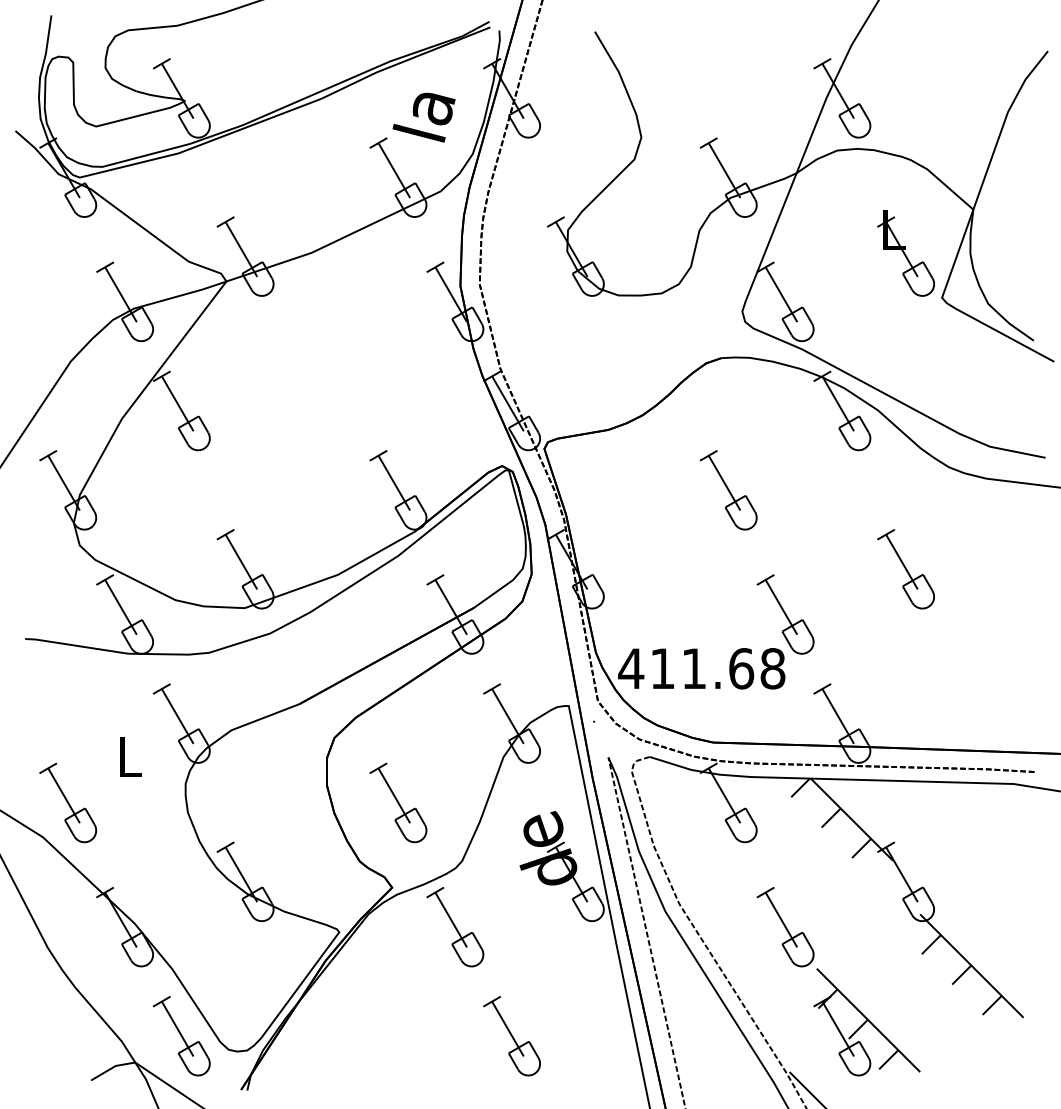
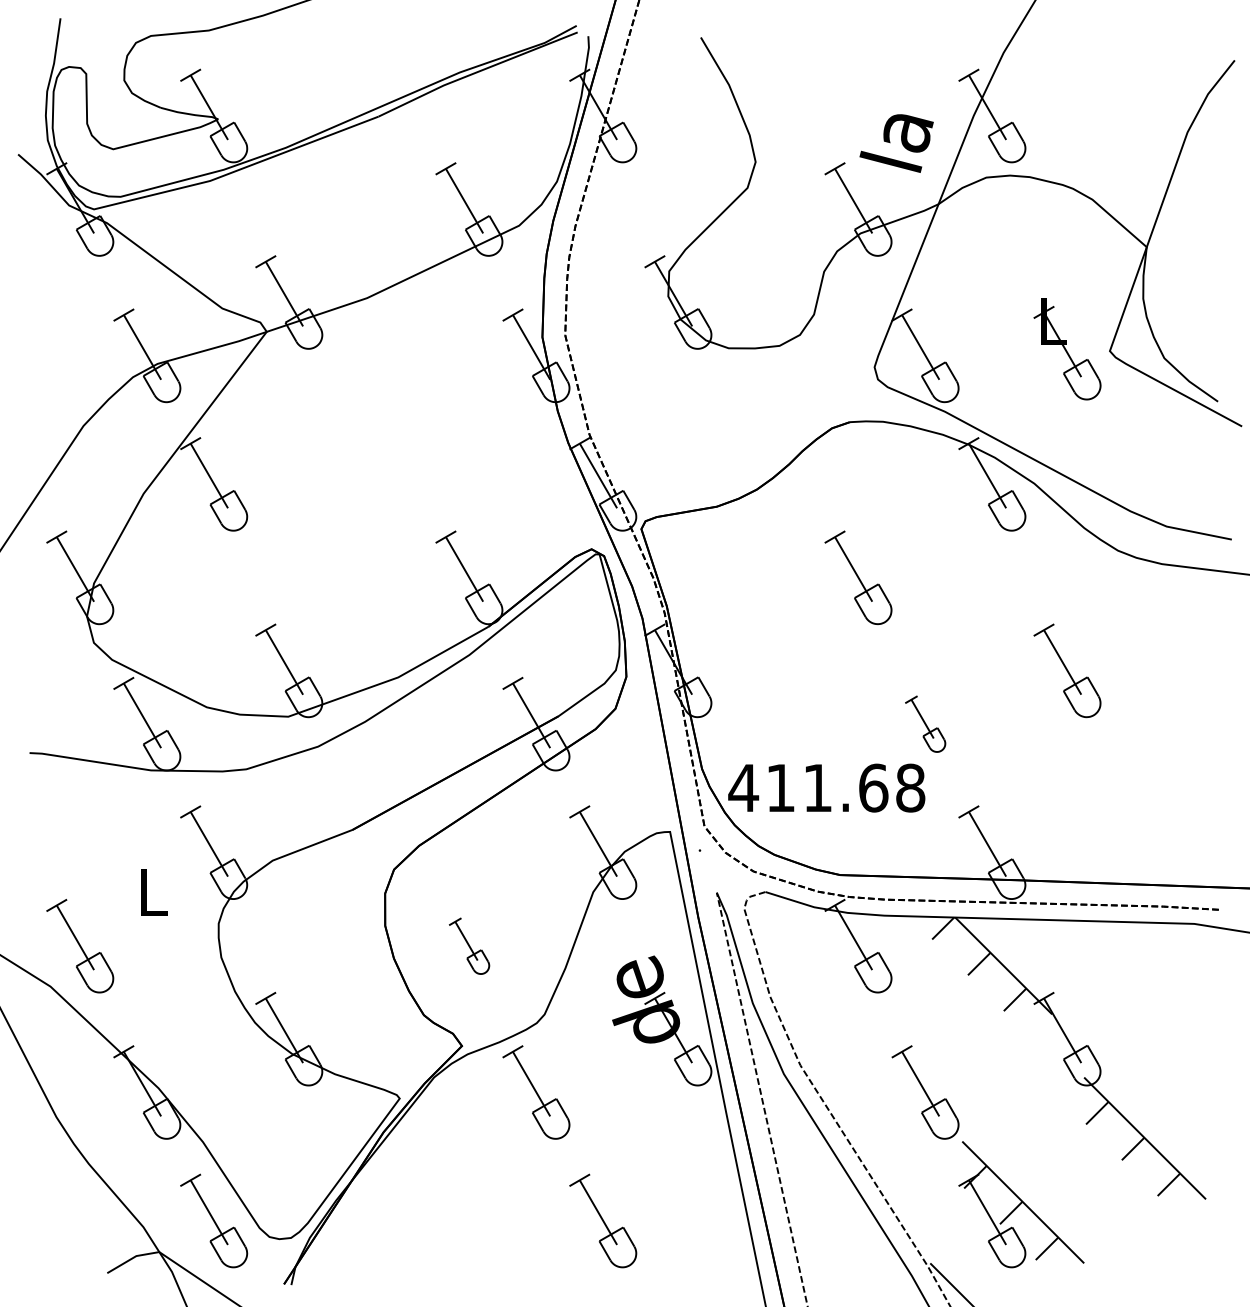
text: (423, 117) -> (895, 143), moved
part: (905, 253) -> (1066, 349), moved
part: (785, 614) -> (925, 724), size x0.6
part: (398, 802) -> (469, 945), size x0.6

